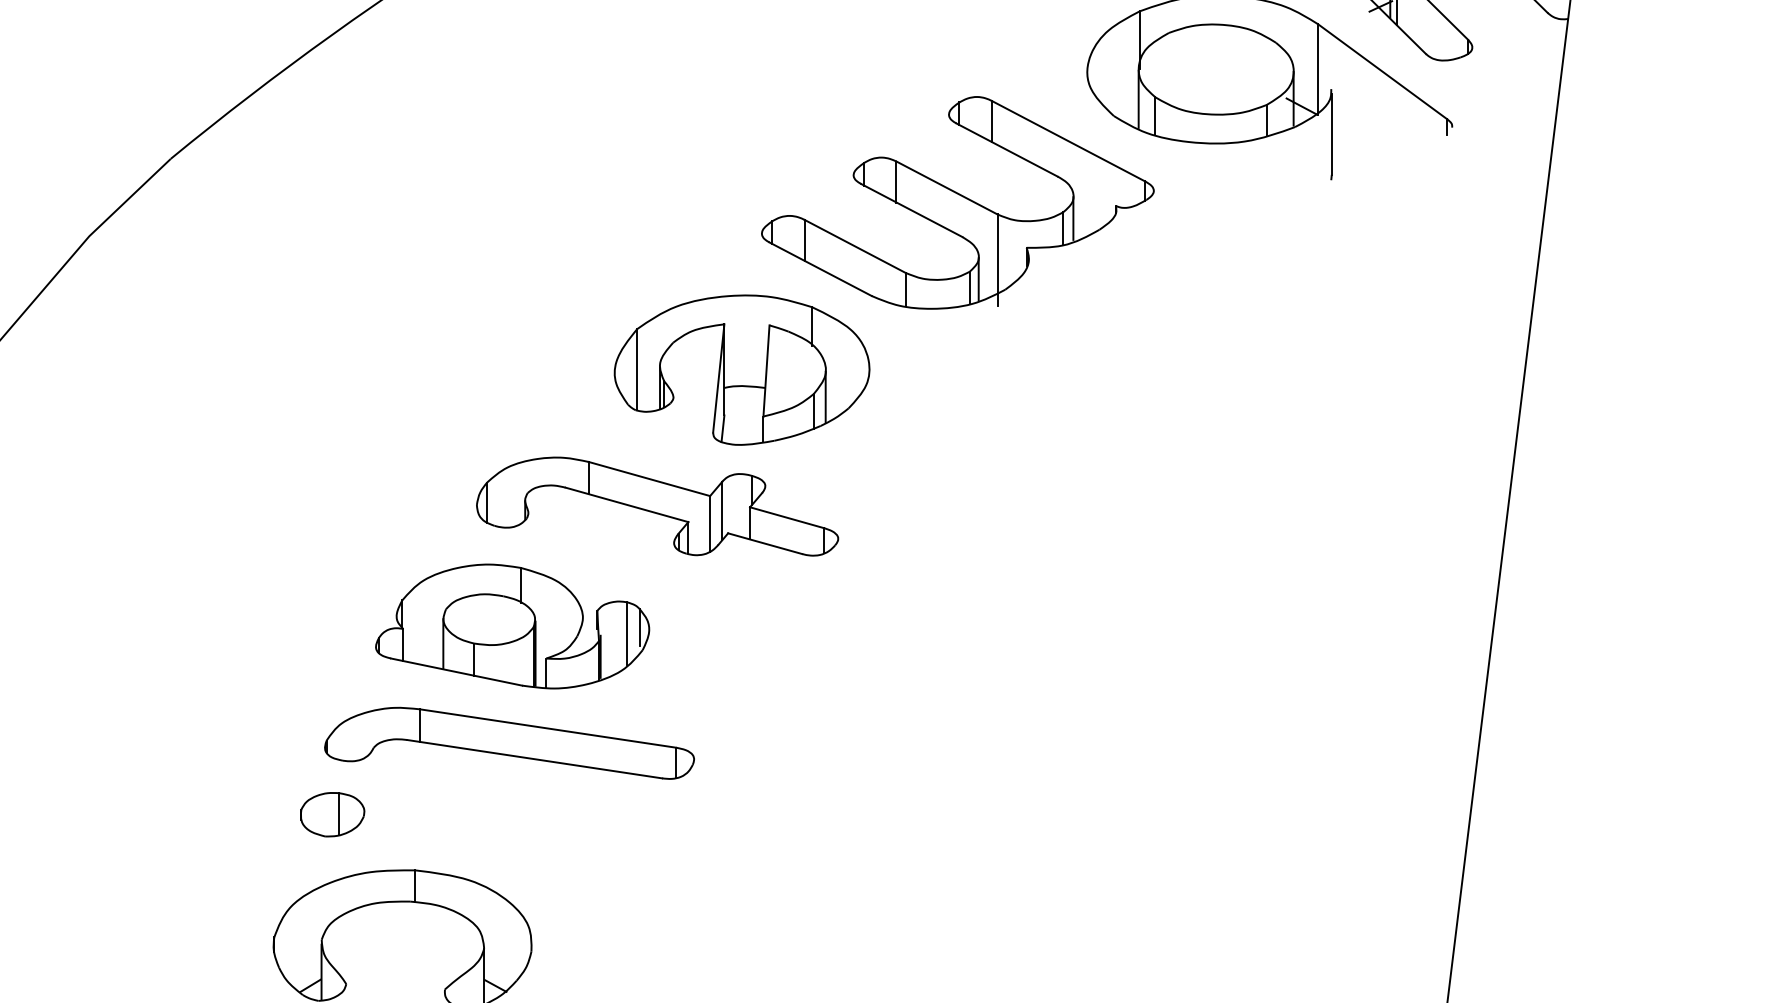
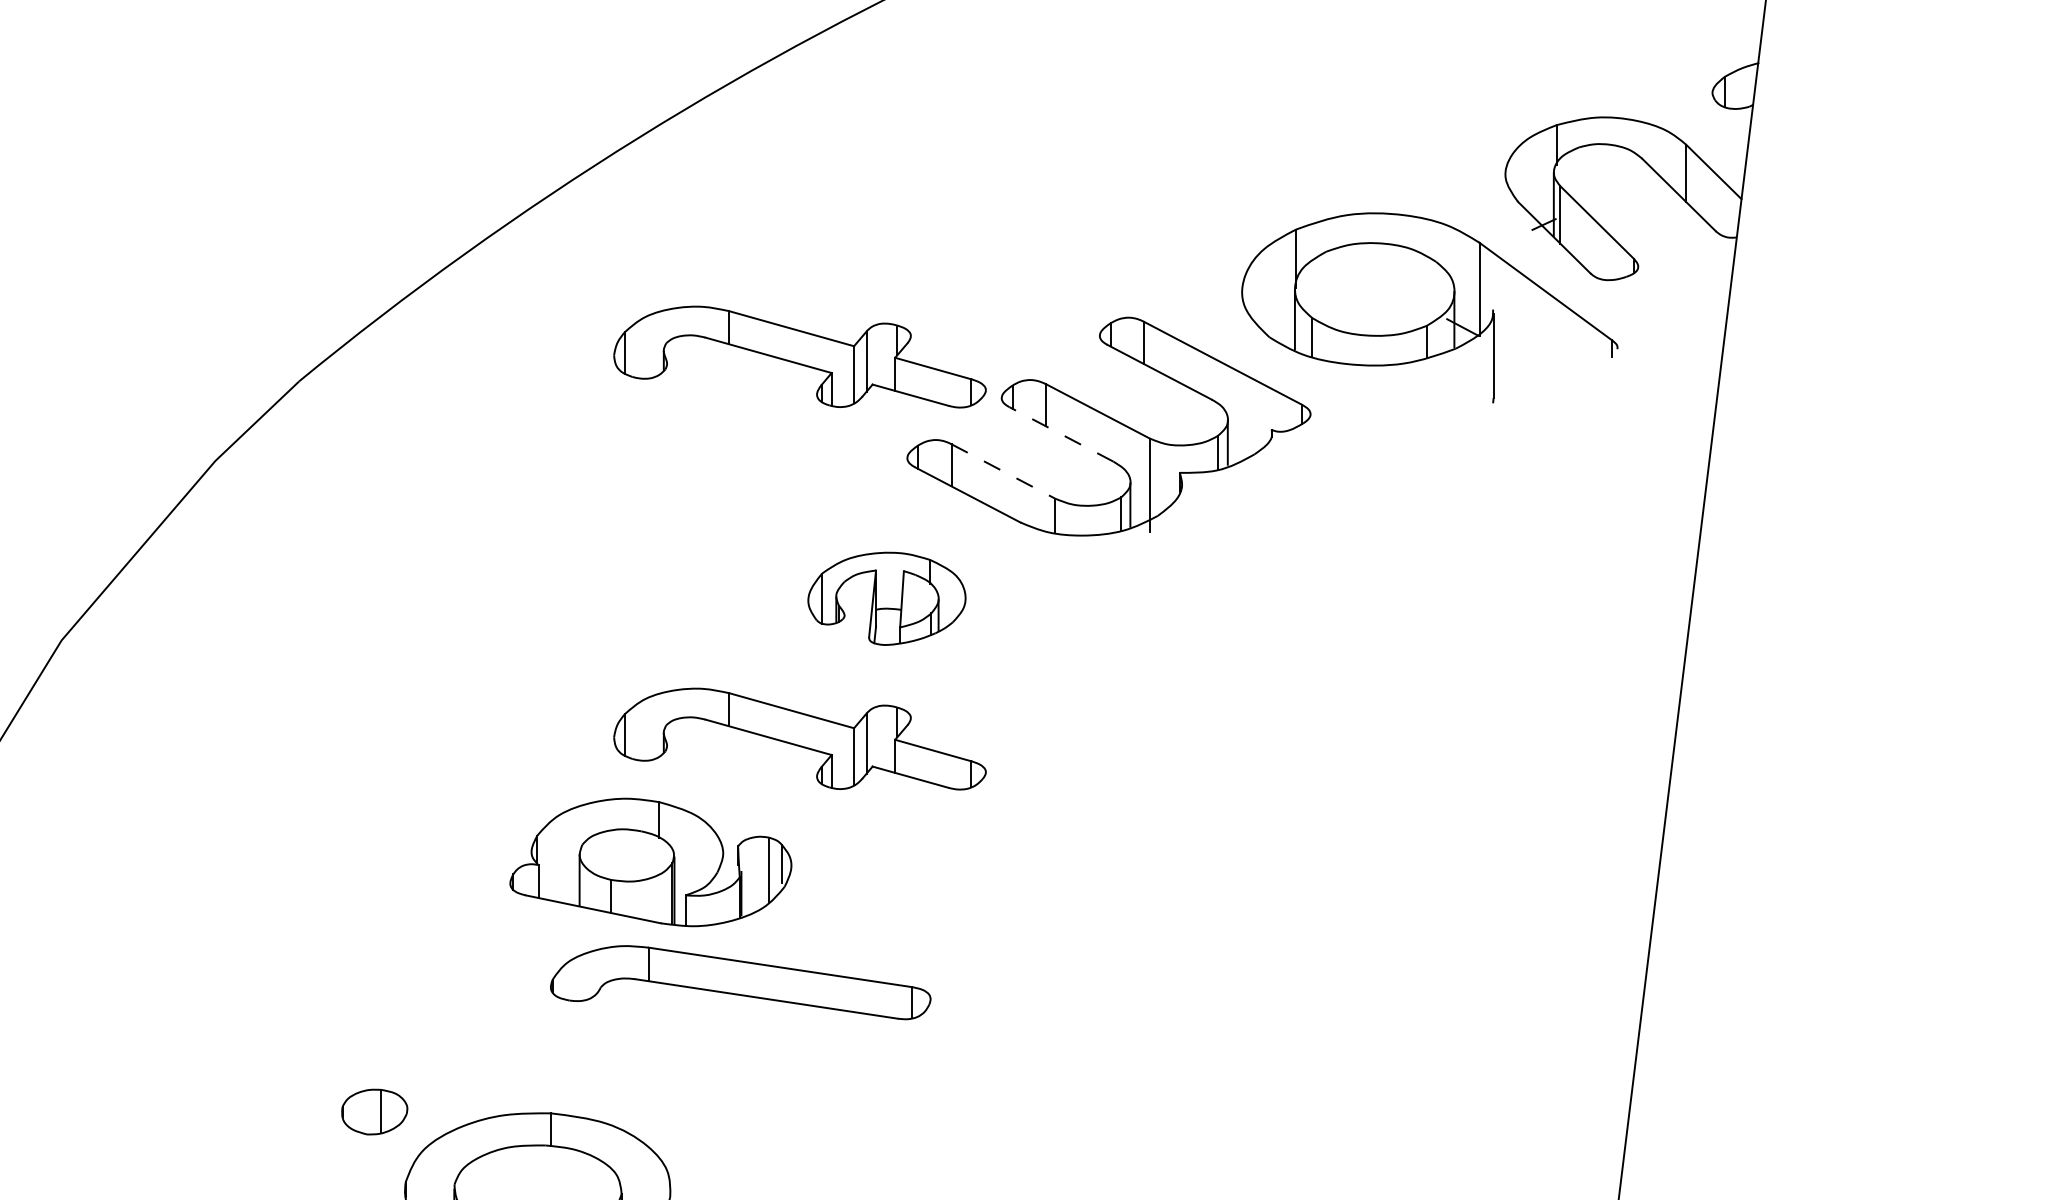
part: (657, 134) -> (799, 356), added
line: (911, 210) -> (1061, 434), solid -> dashed
line: (855, 246) -> (1003, 471), solid -> dashed
part: (741, 369) -> (886, 598), size x0.6
part: (509, 743) -> (740, 982), moved
part: (332, 814) -> (374, 1111), moved

